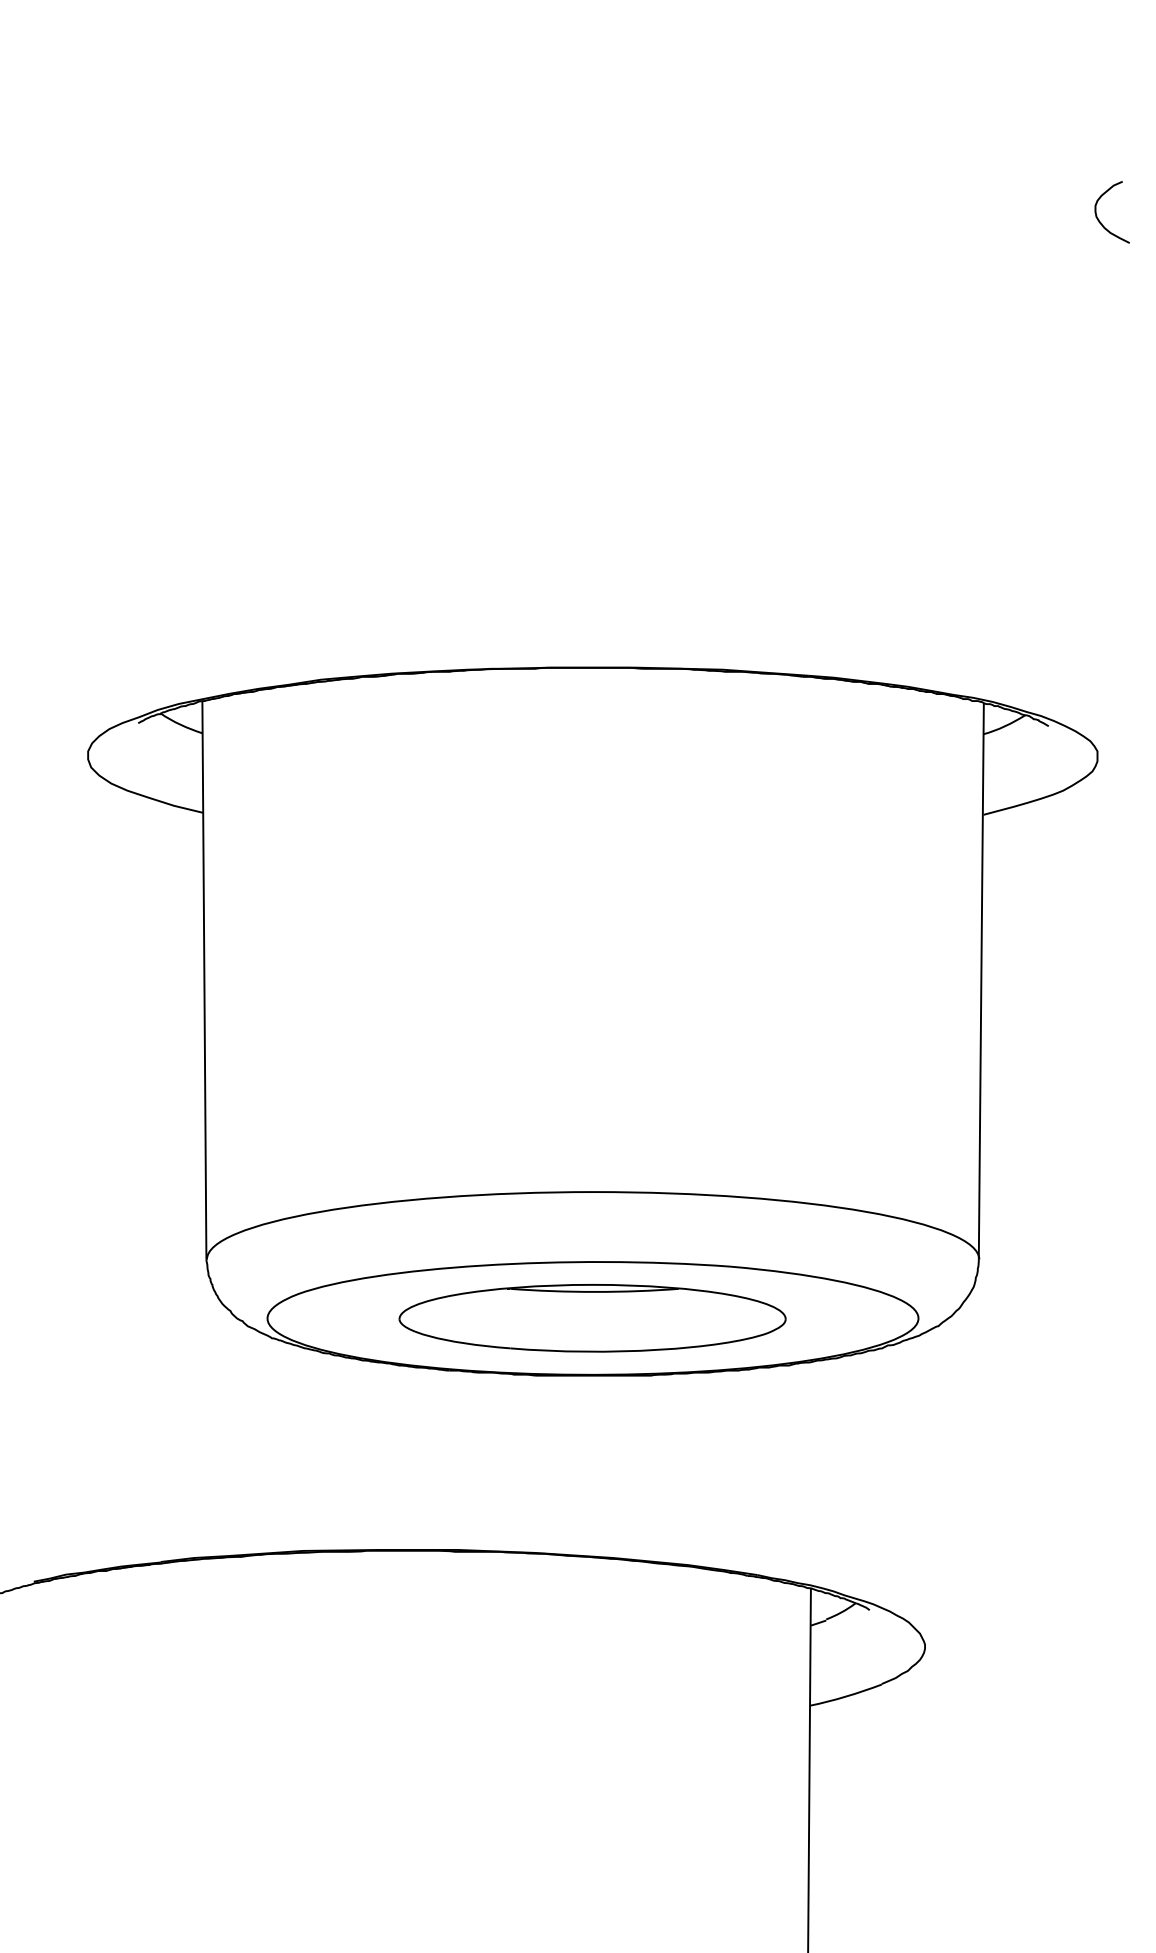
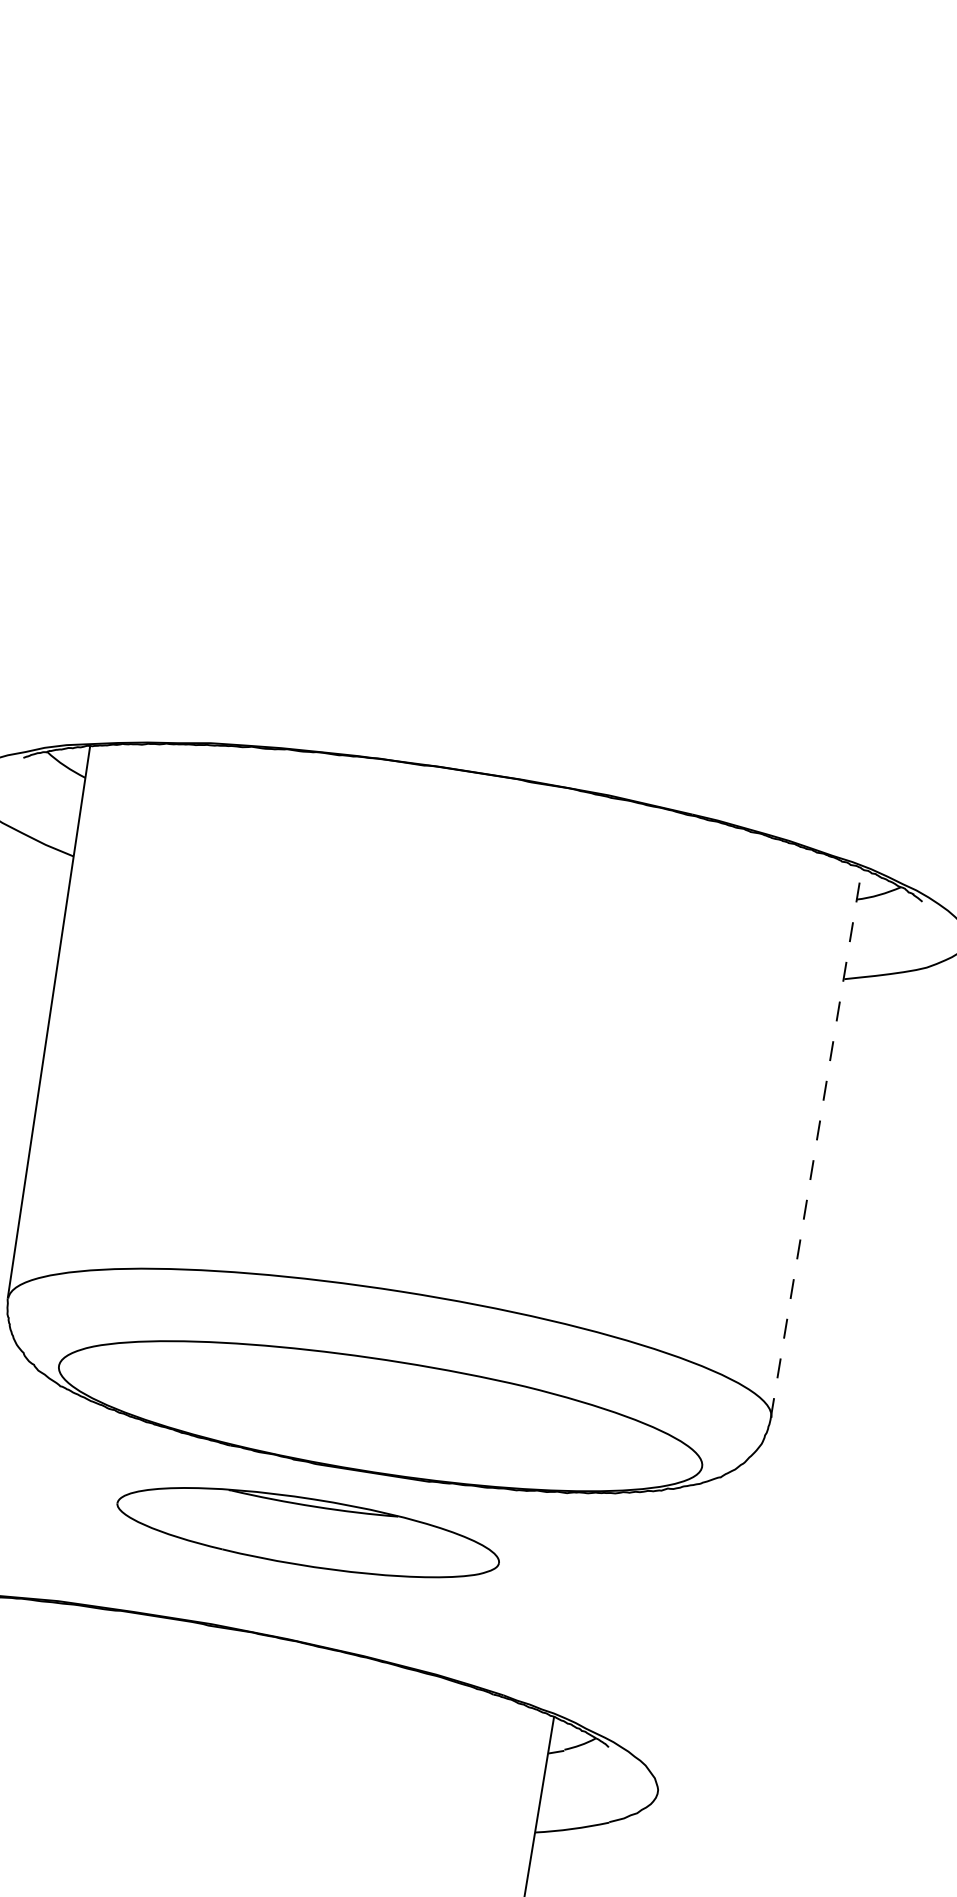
line: (981, 980) -> (816, 1142), solid -> dashed
part: (592, 1318) -> (308, 1532), moved

